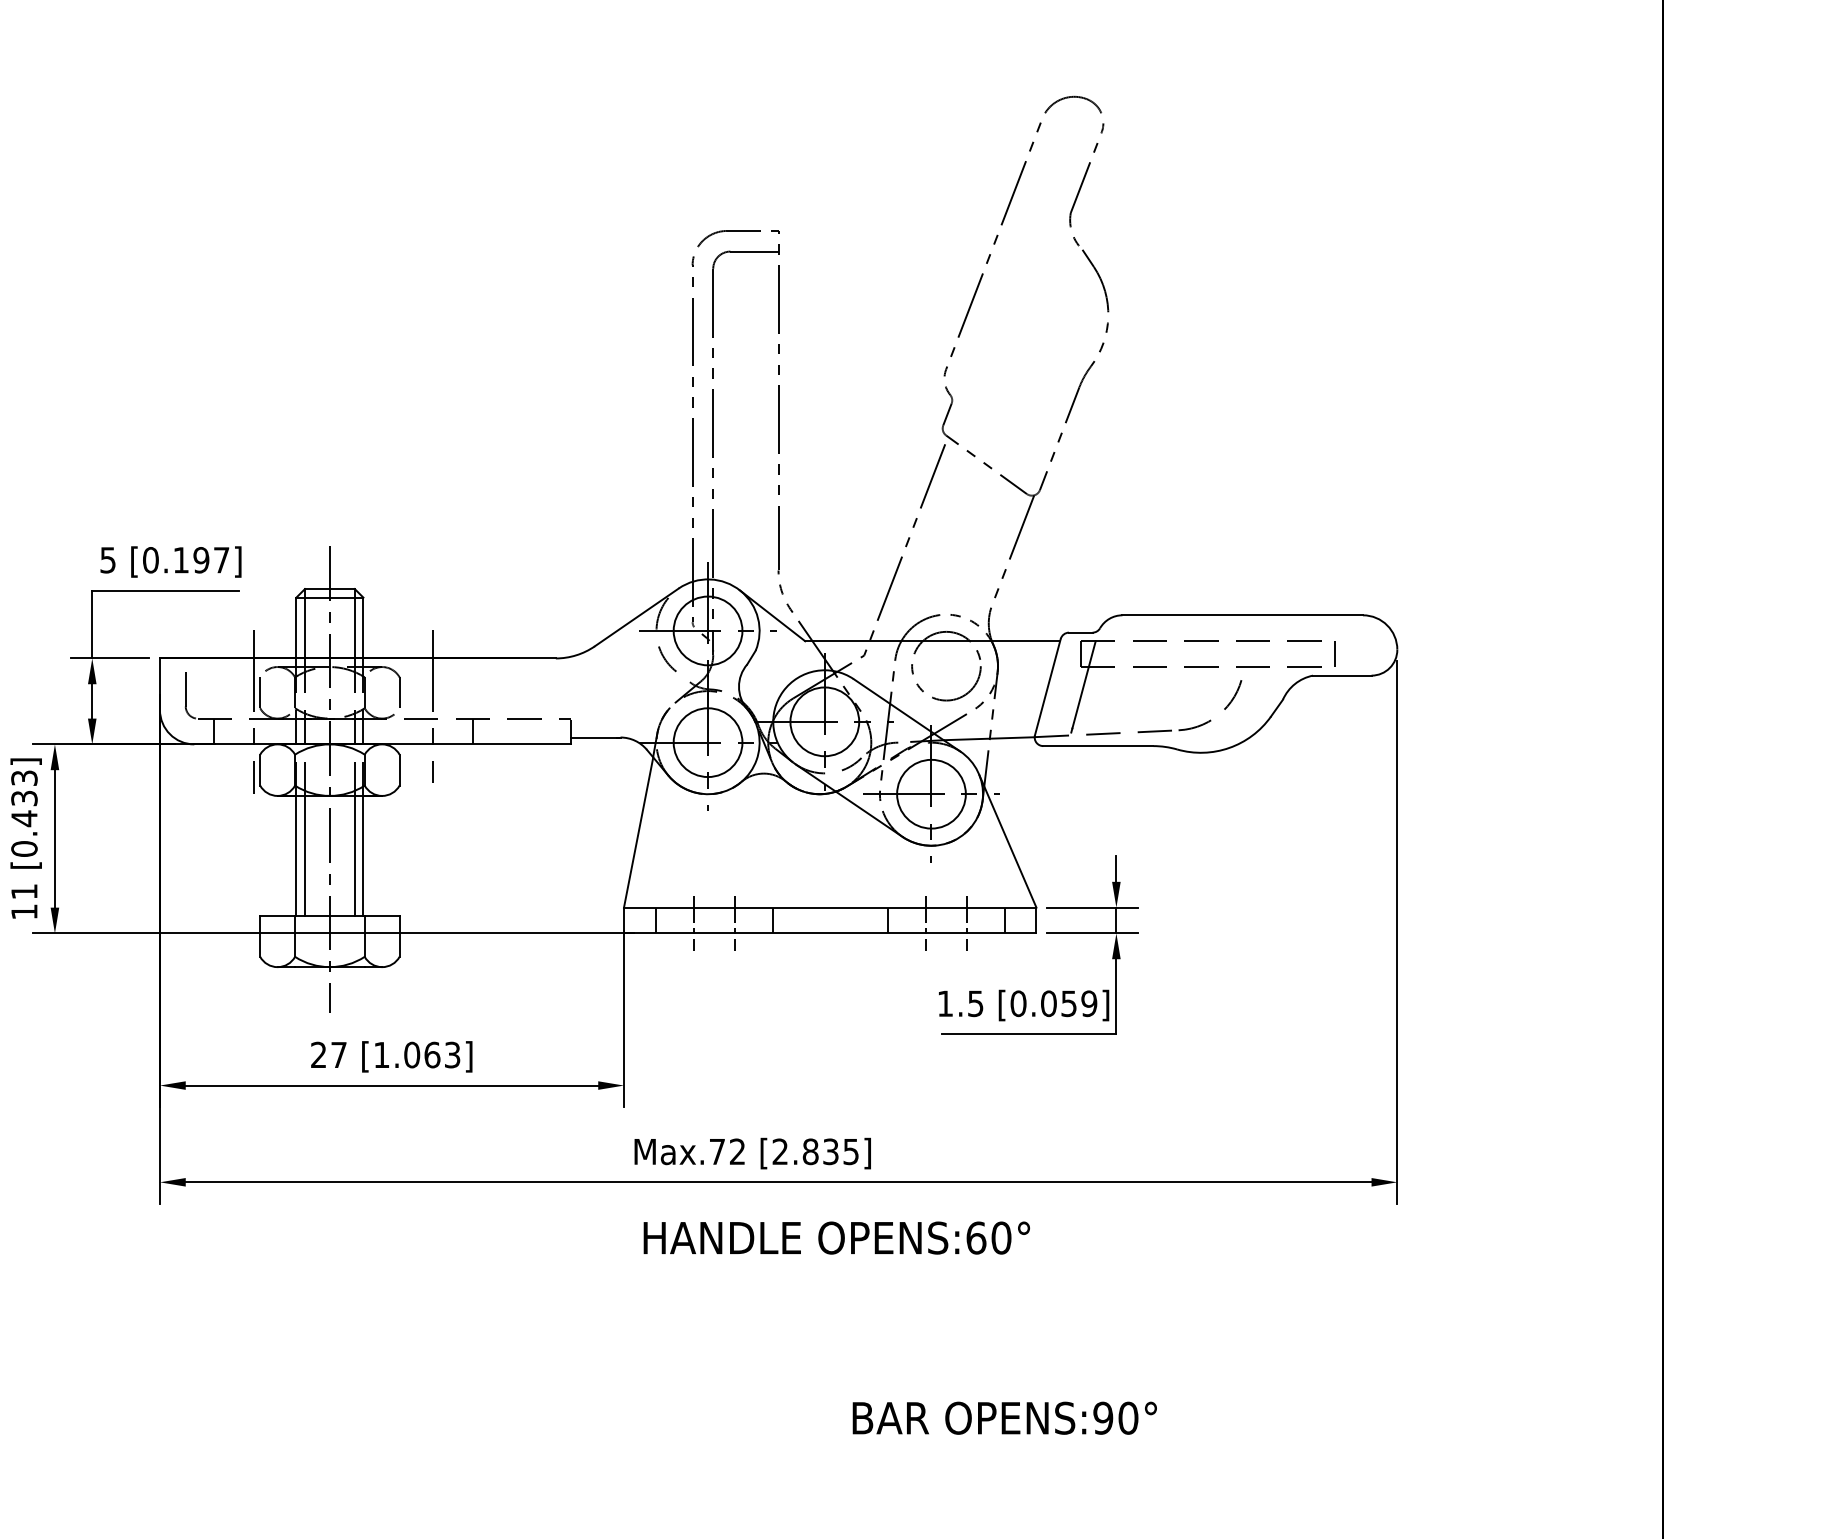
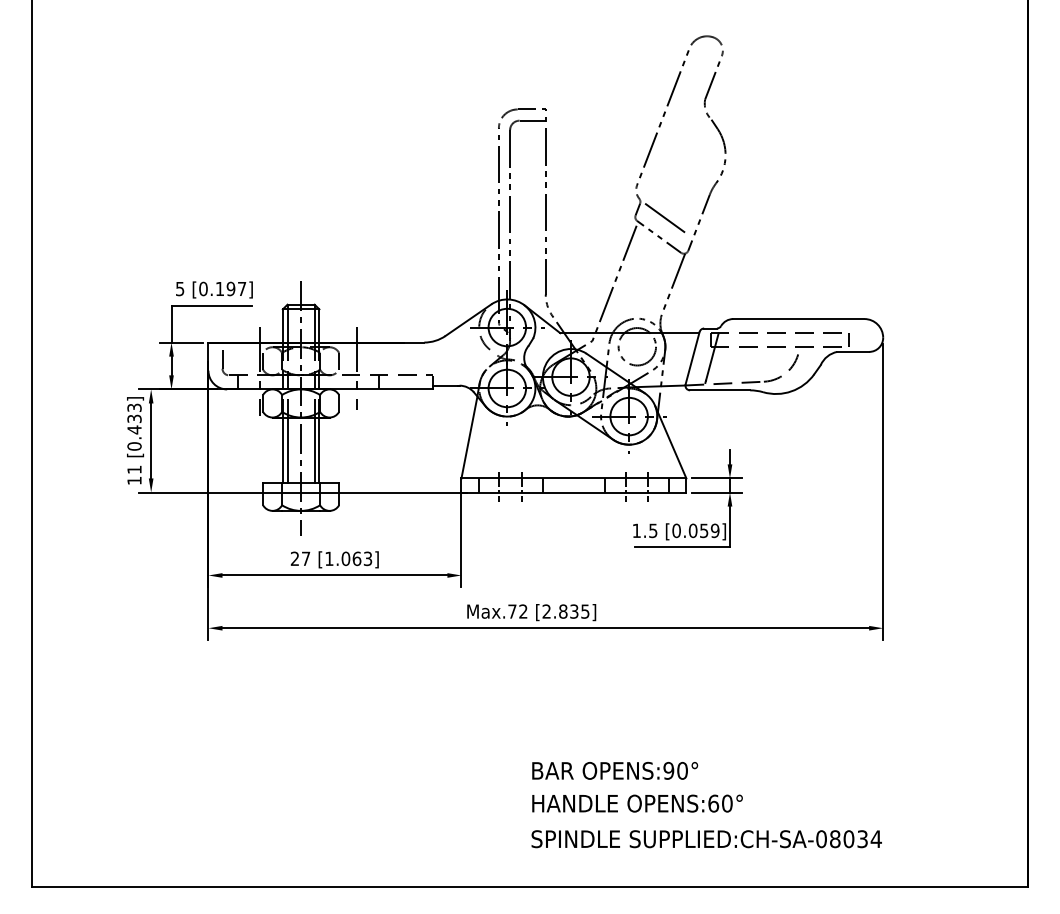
line: (998, 429) -> (665, 217), added
text: (836, 1237) -> (637, 803), moved
text: (1005, 1417) -> (615, 770), moved

